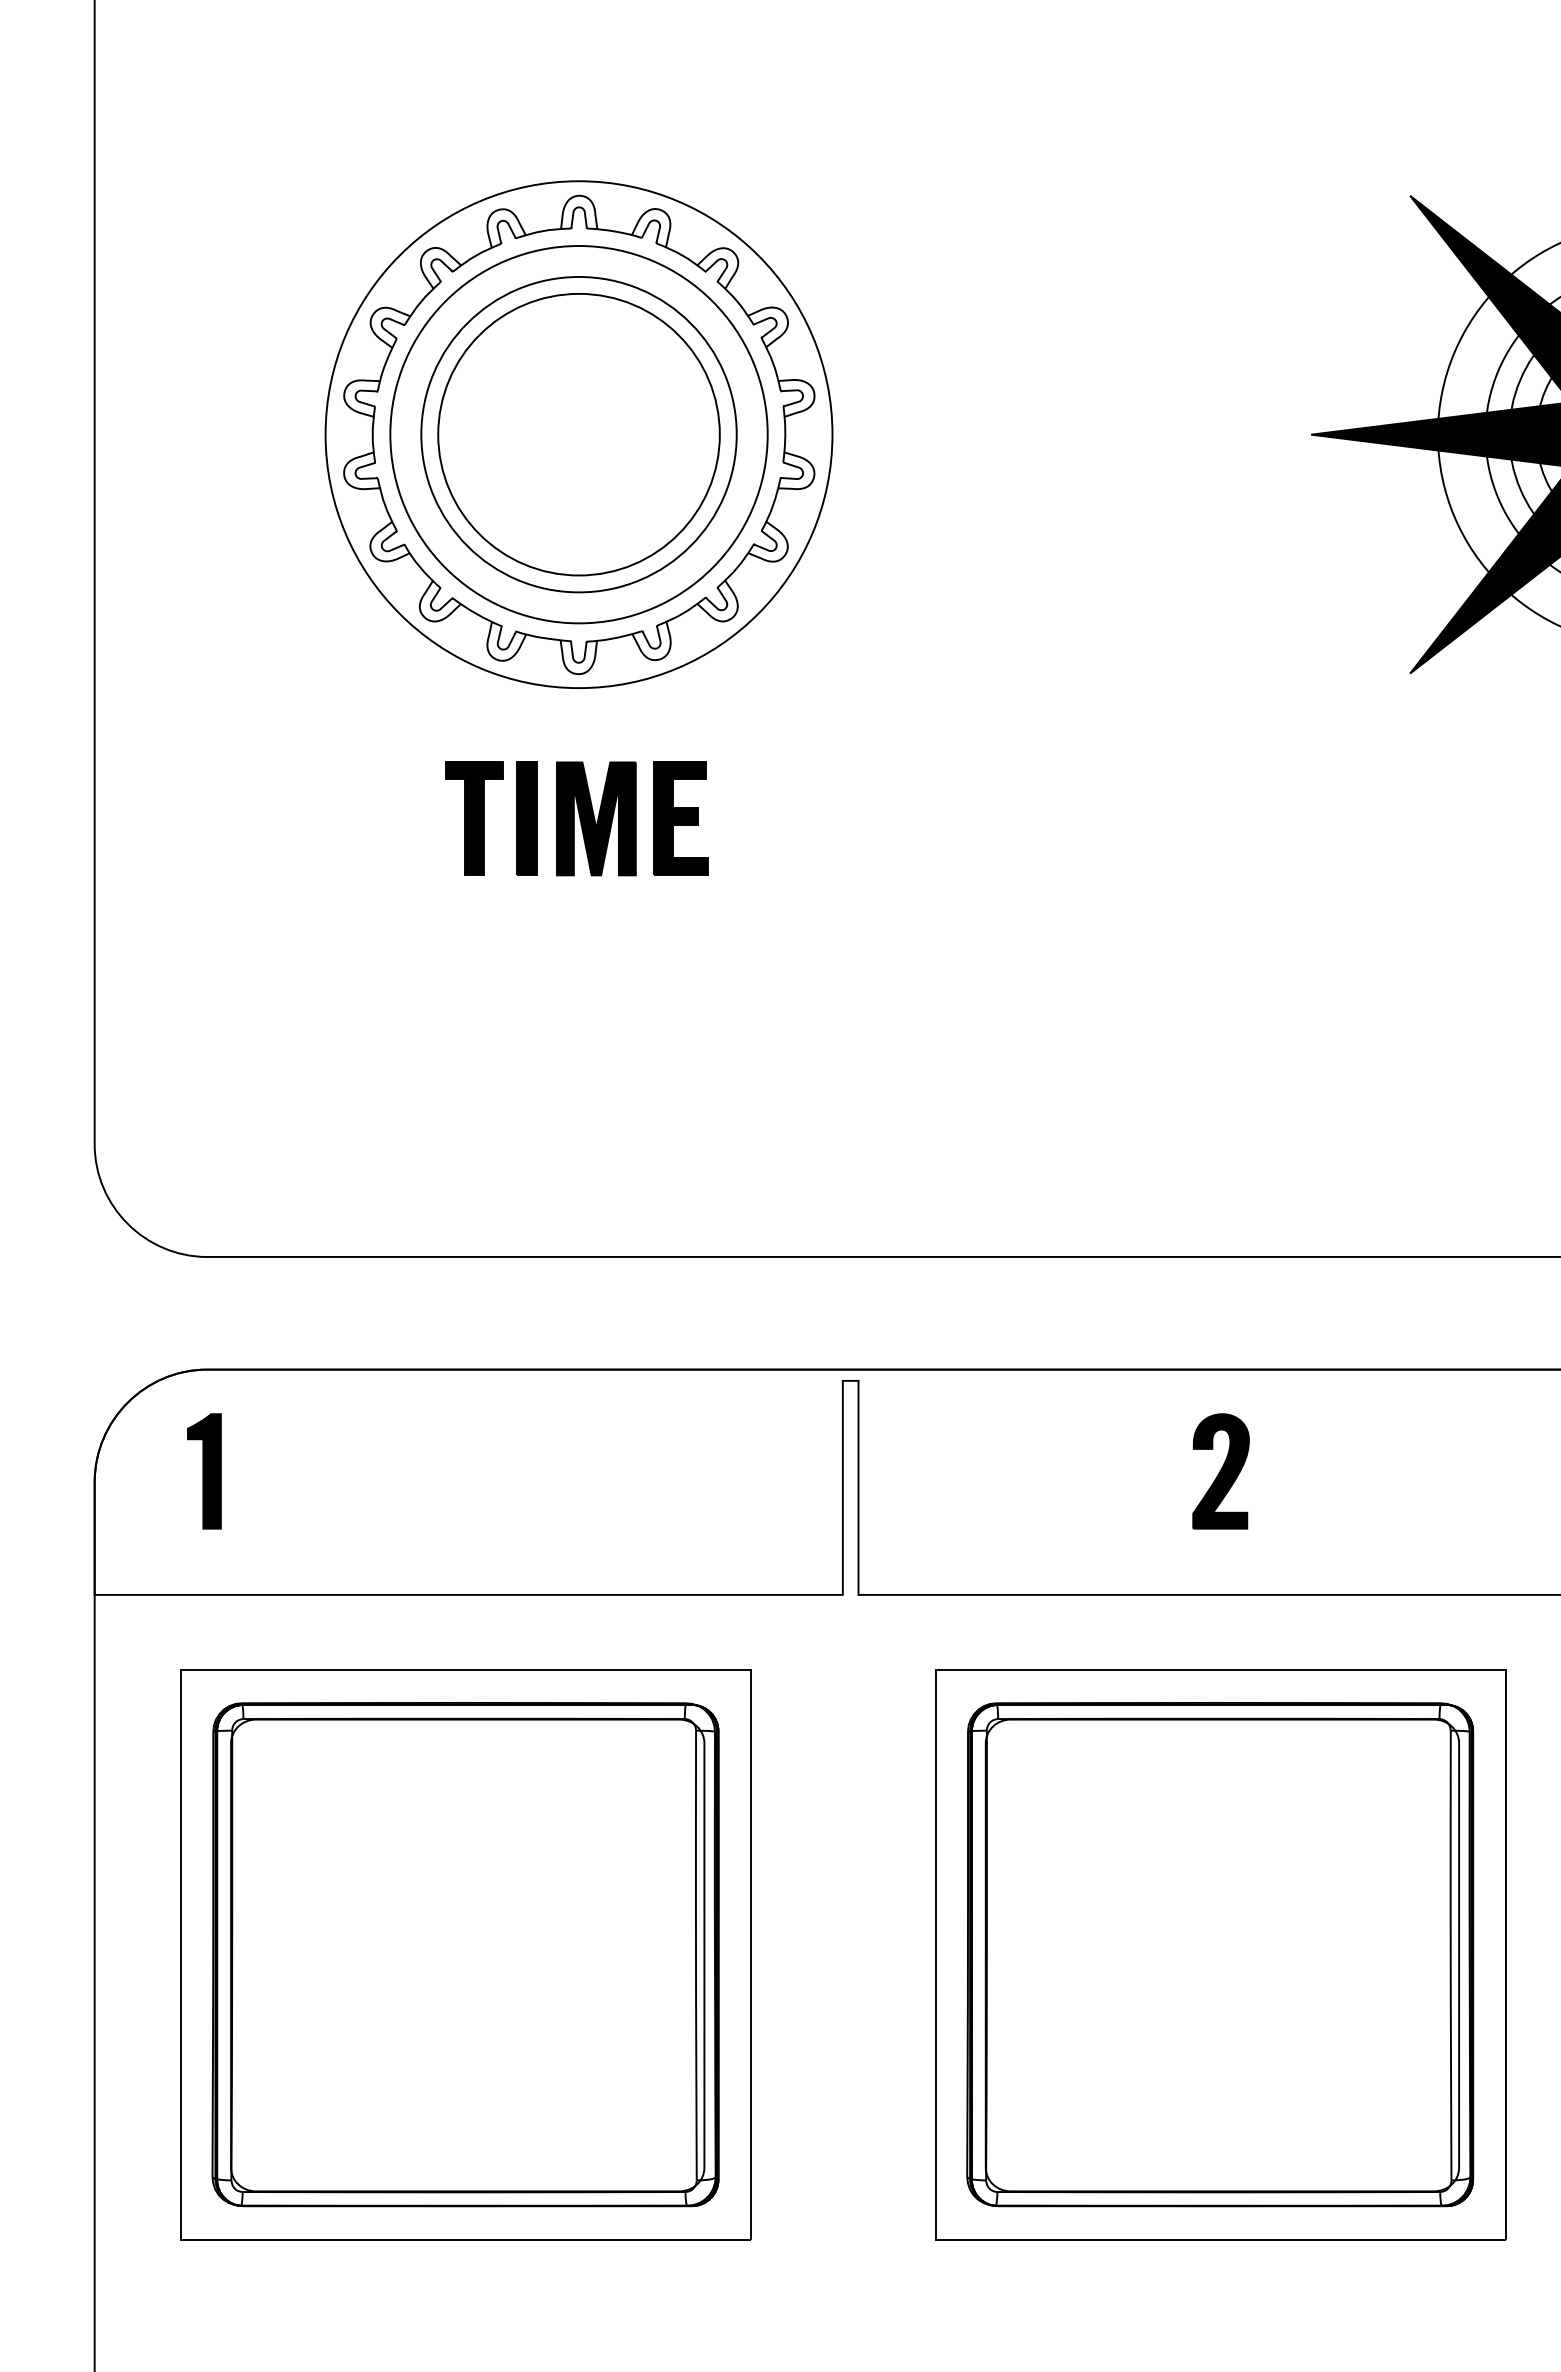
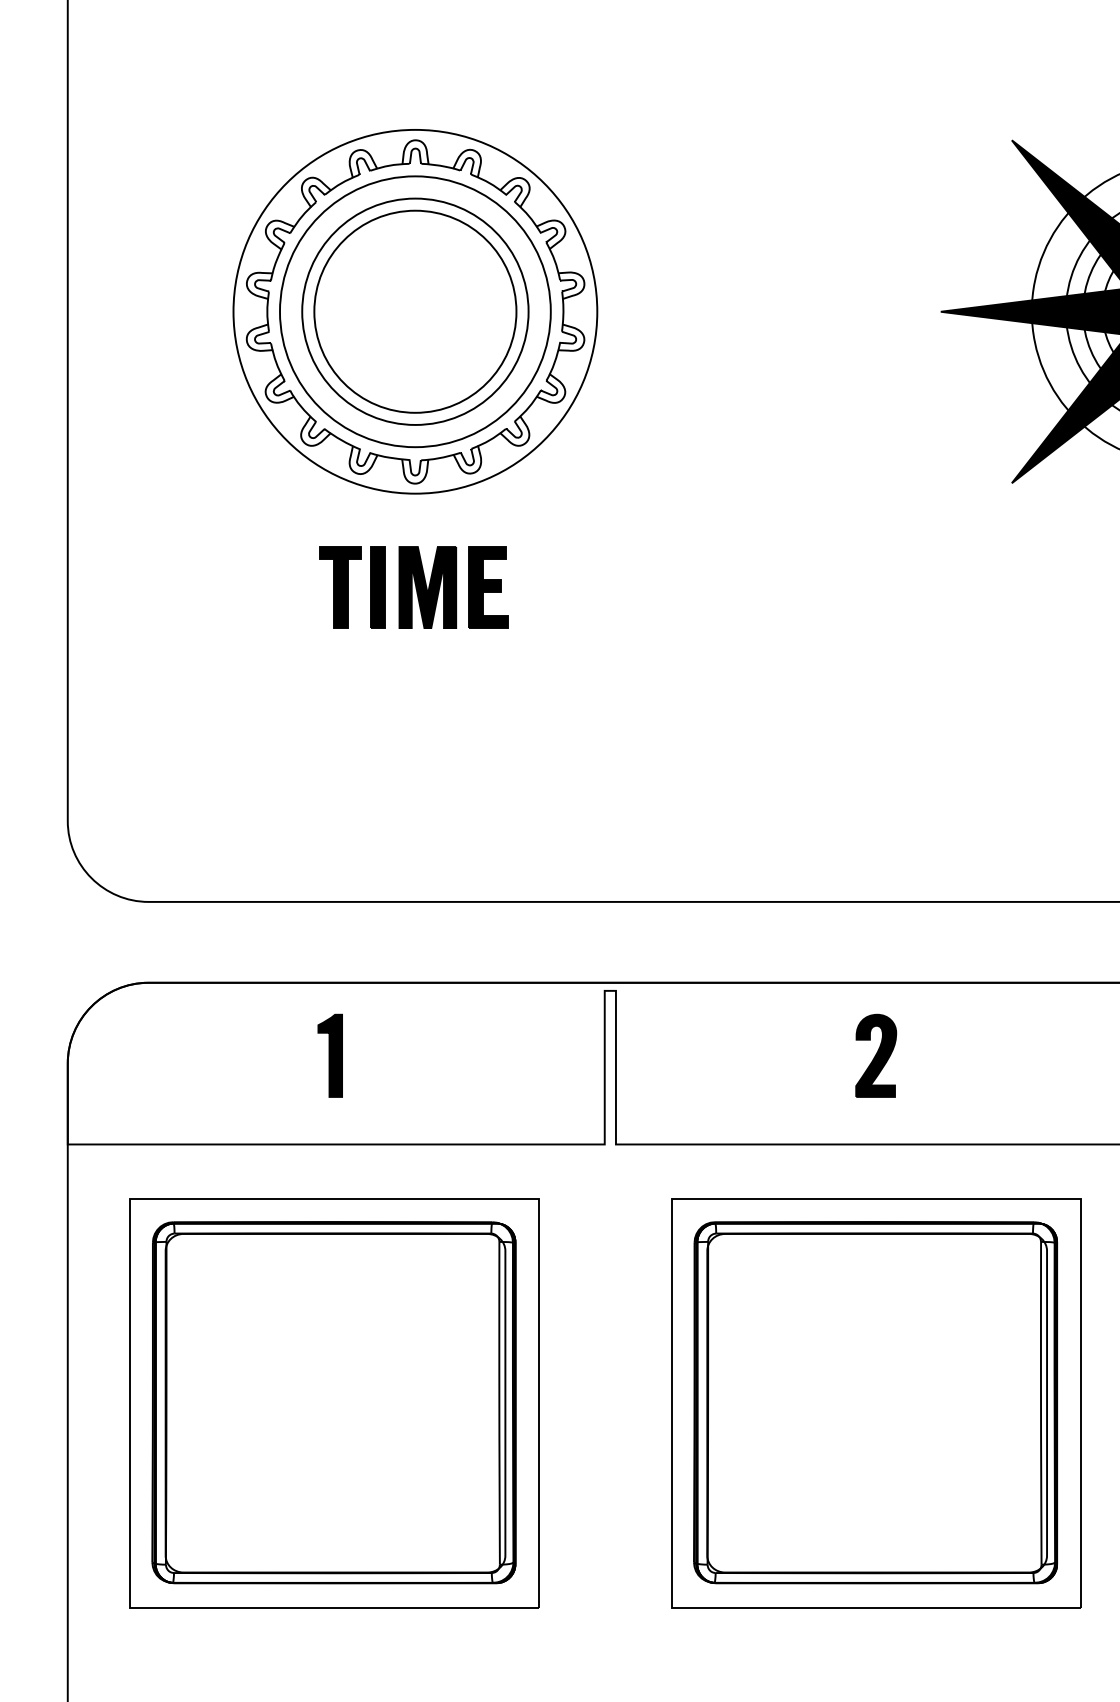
part: (204, 1471) -> (330, 1055), moved

